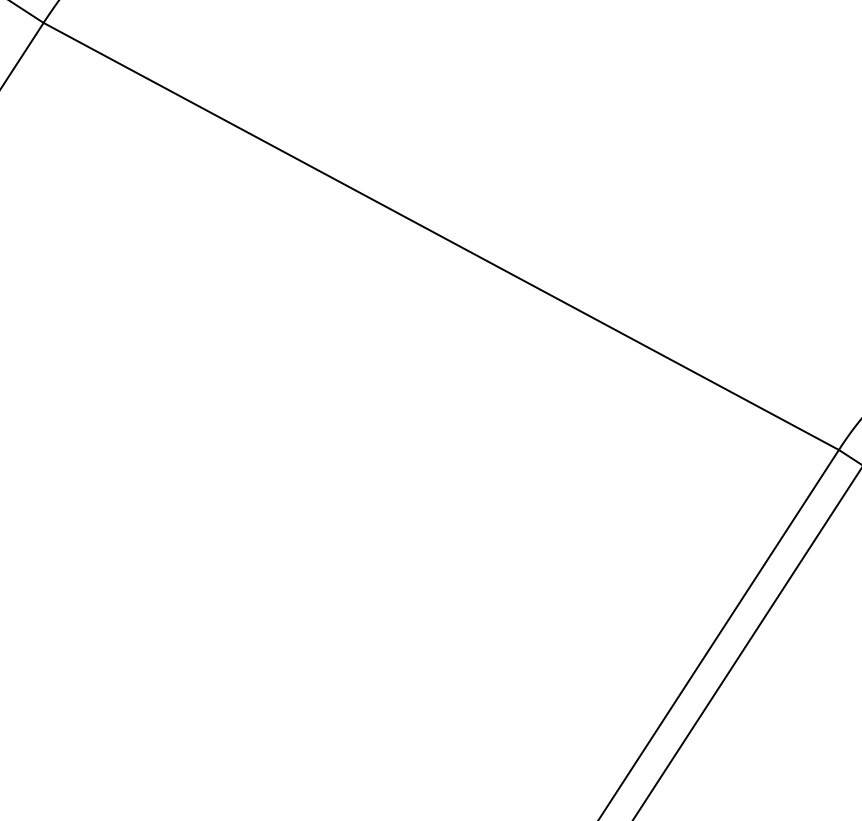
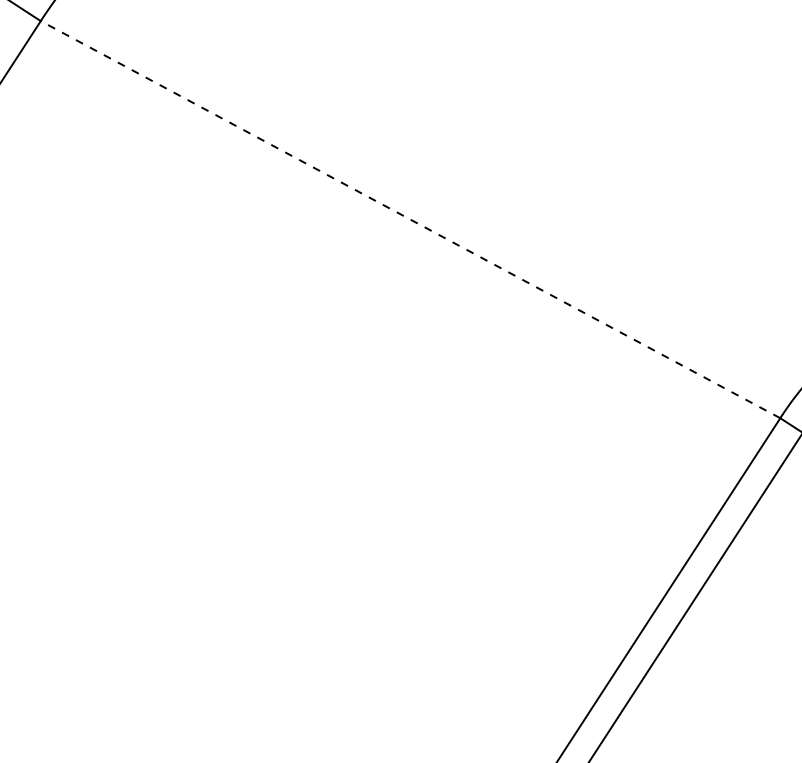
line: (441, 236) -> (410, 219), solid -> dashed

